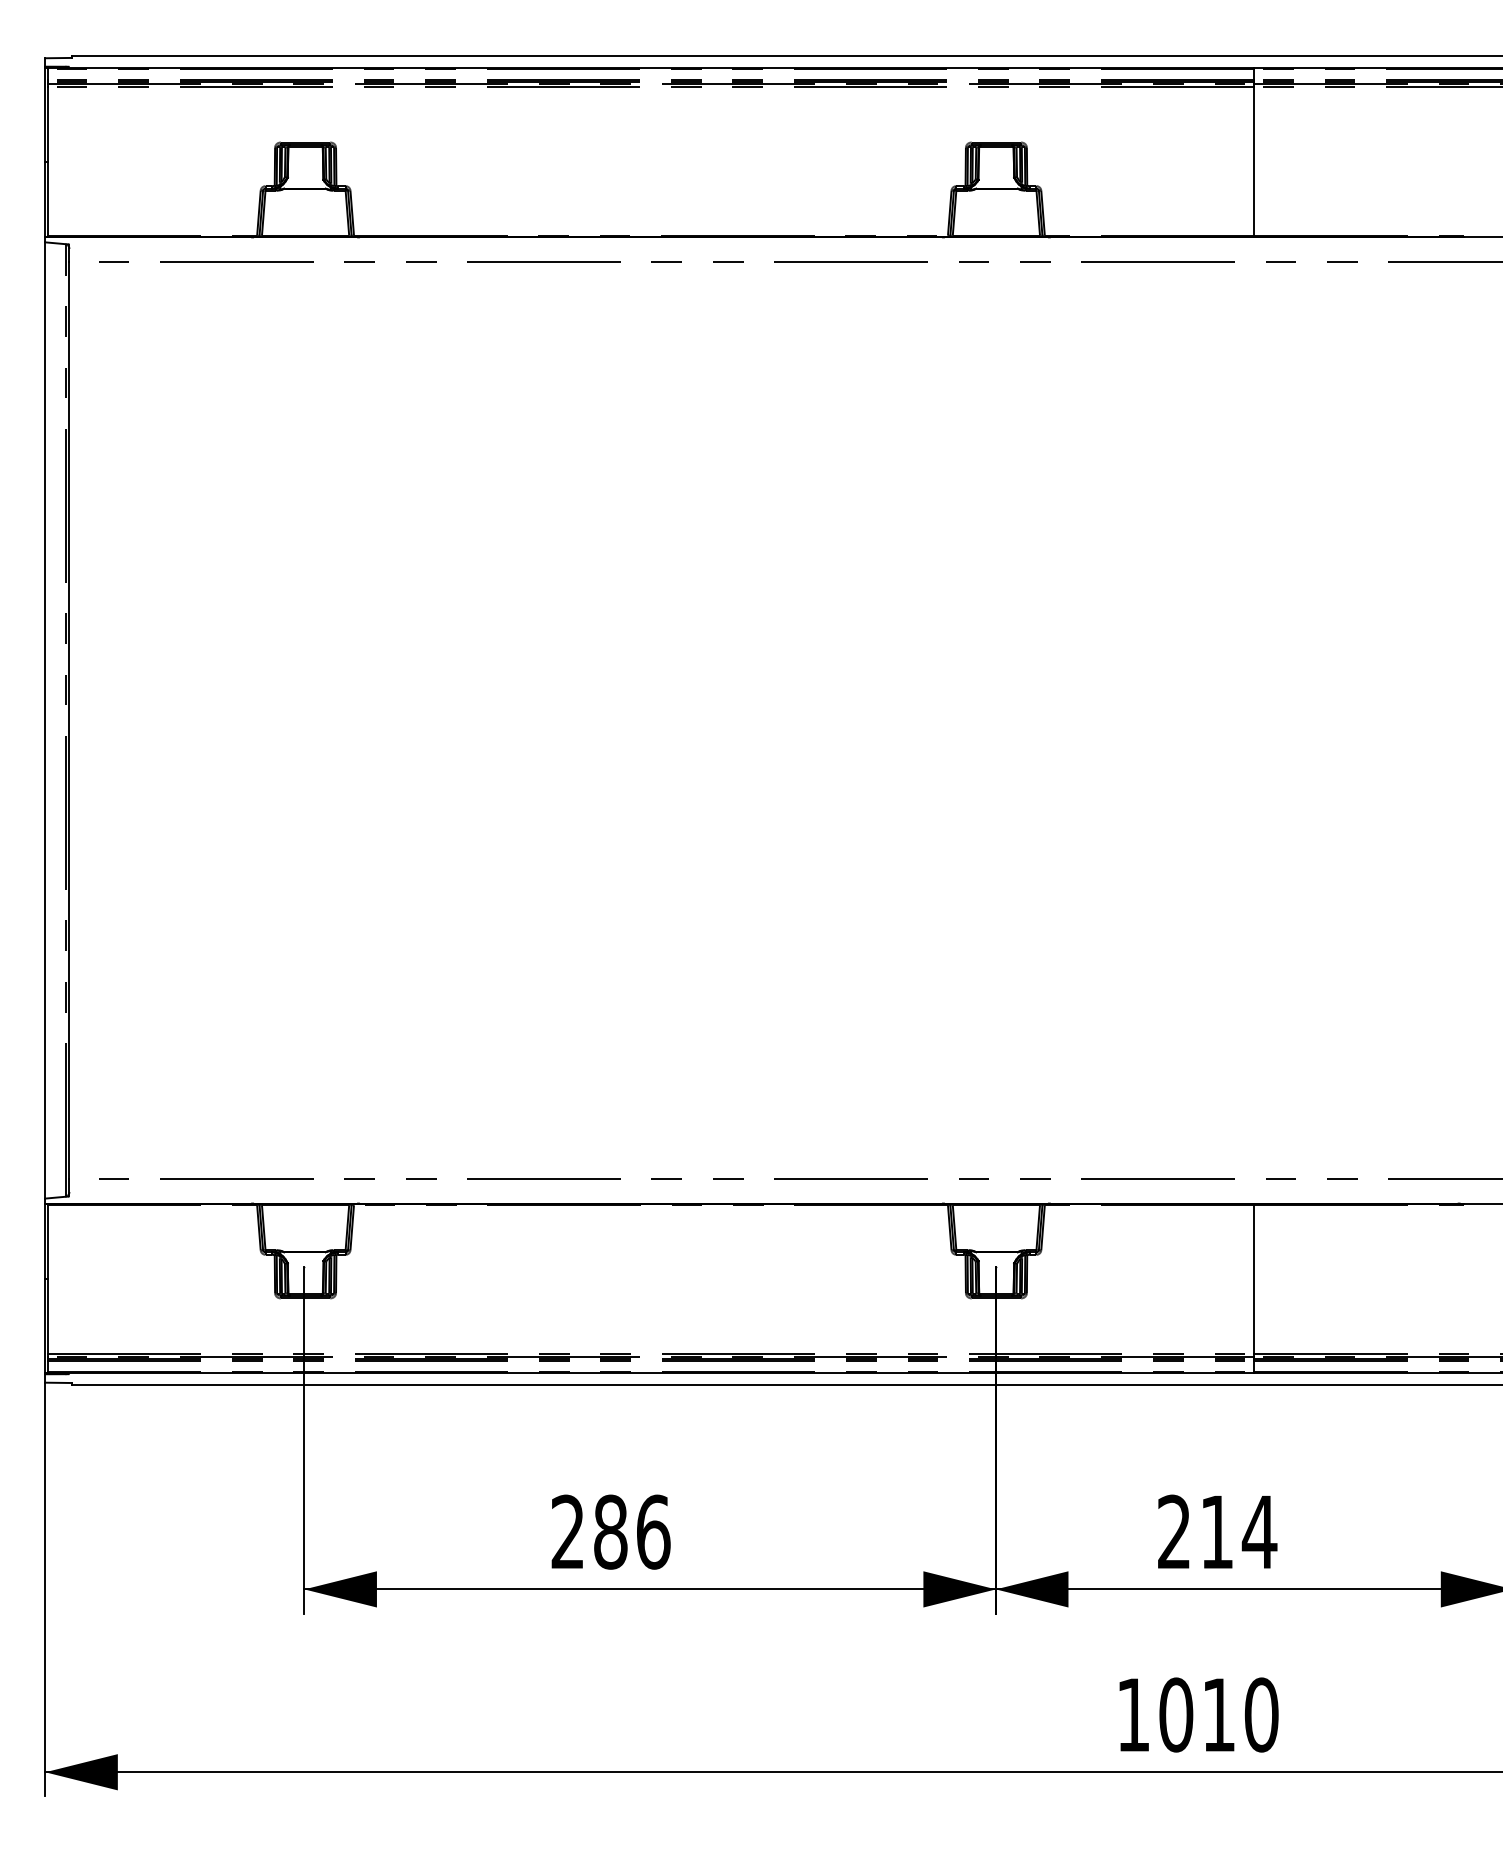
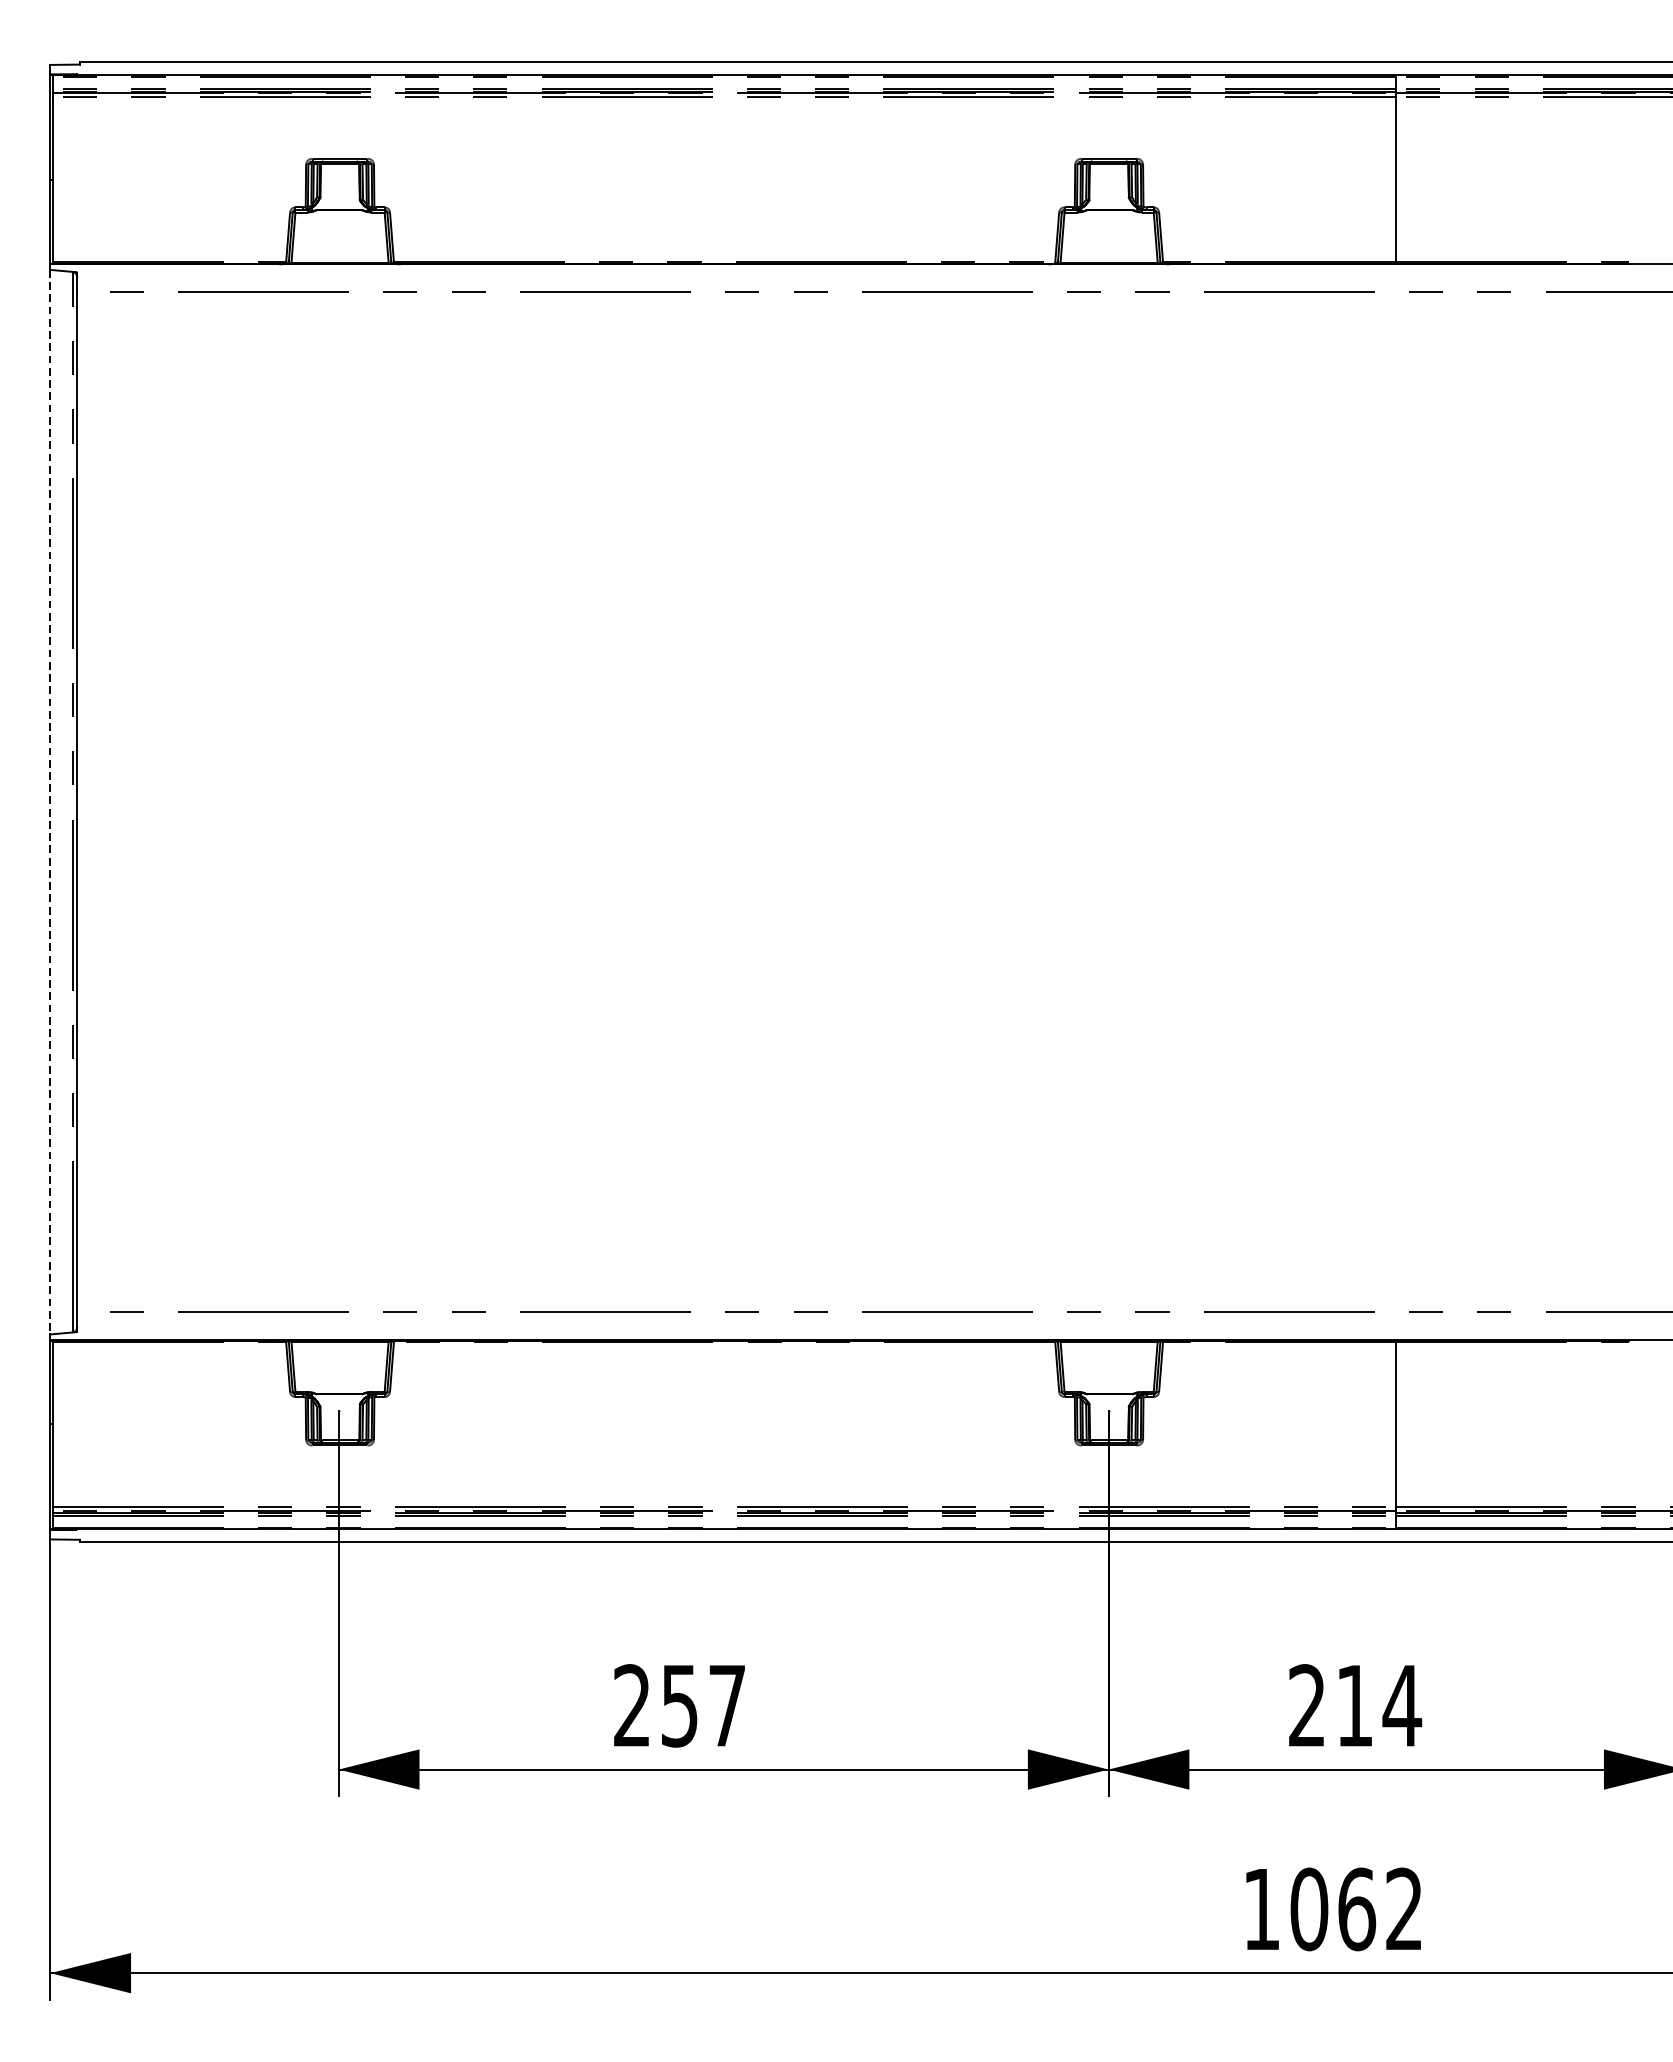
line: (45, 720) -> (50, 802), solid -> dashed
text: (632, 1531) -> (704, 1705), 286 -> 257
text: (1240, 1714) -> (1380, 1908), 1010 -> 1062

